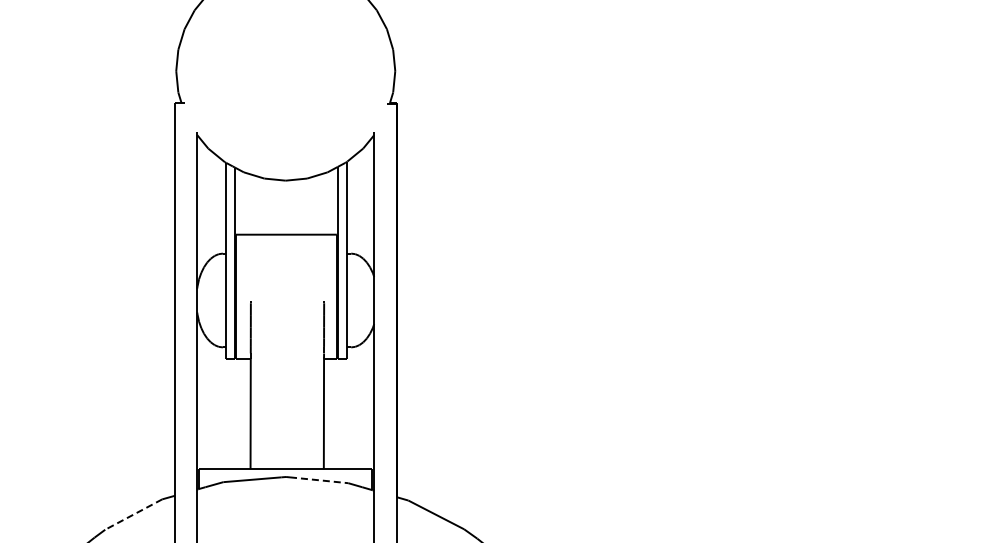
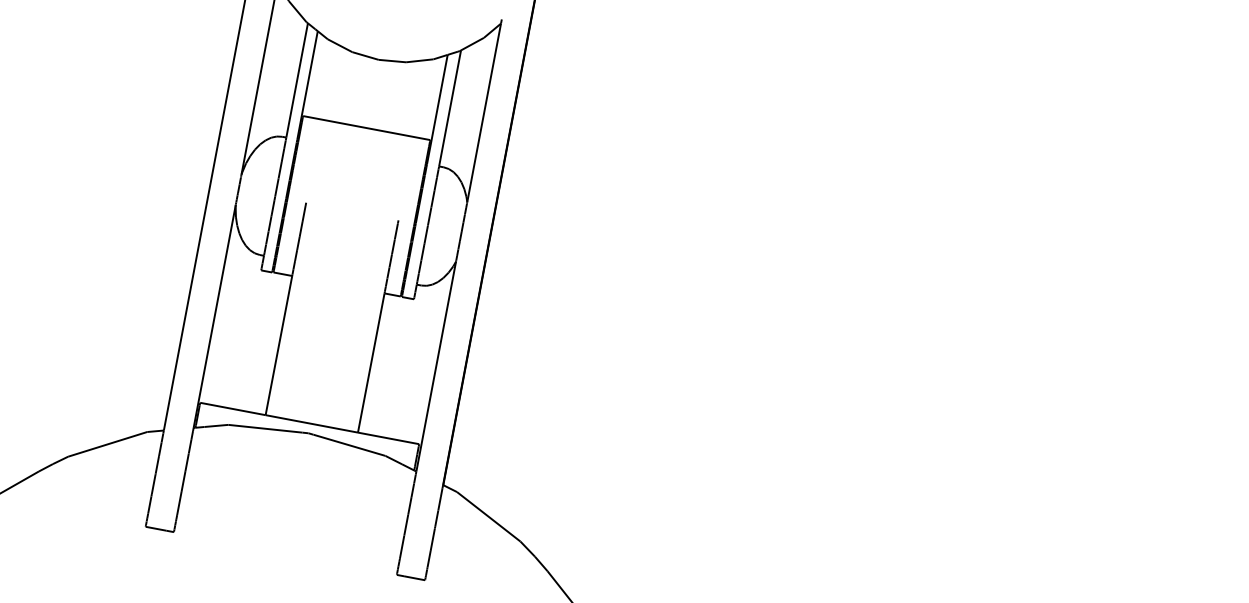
line: (319, 480) -> (349, 445), dashed -> solid
line: (133, 514) -> (107, 444), dashed -> solid

